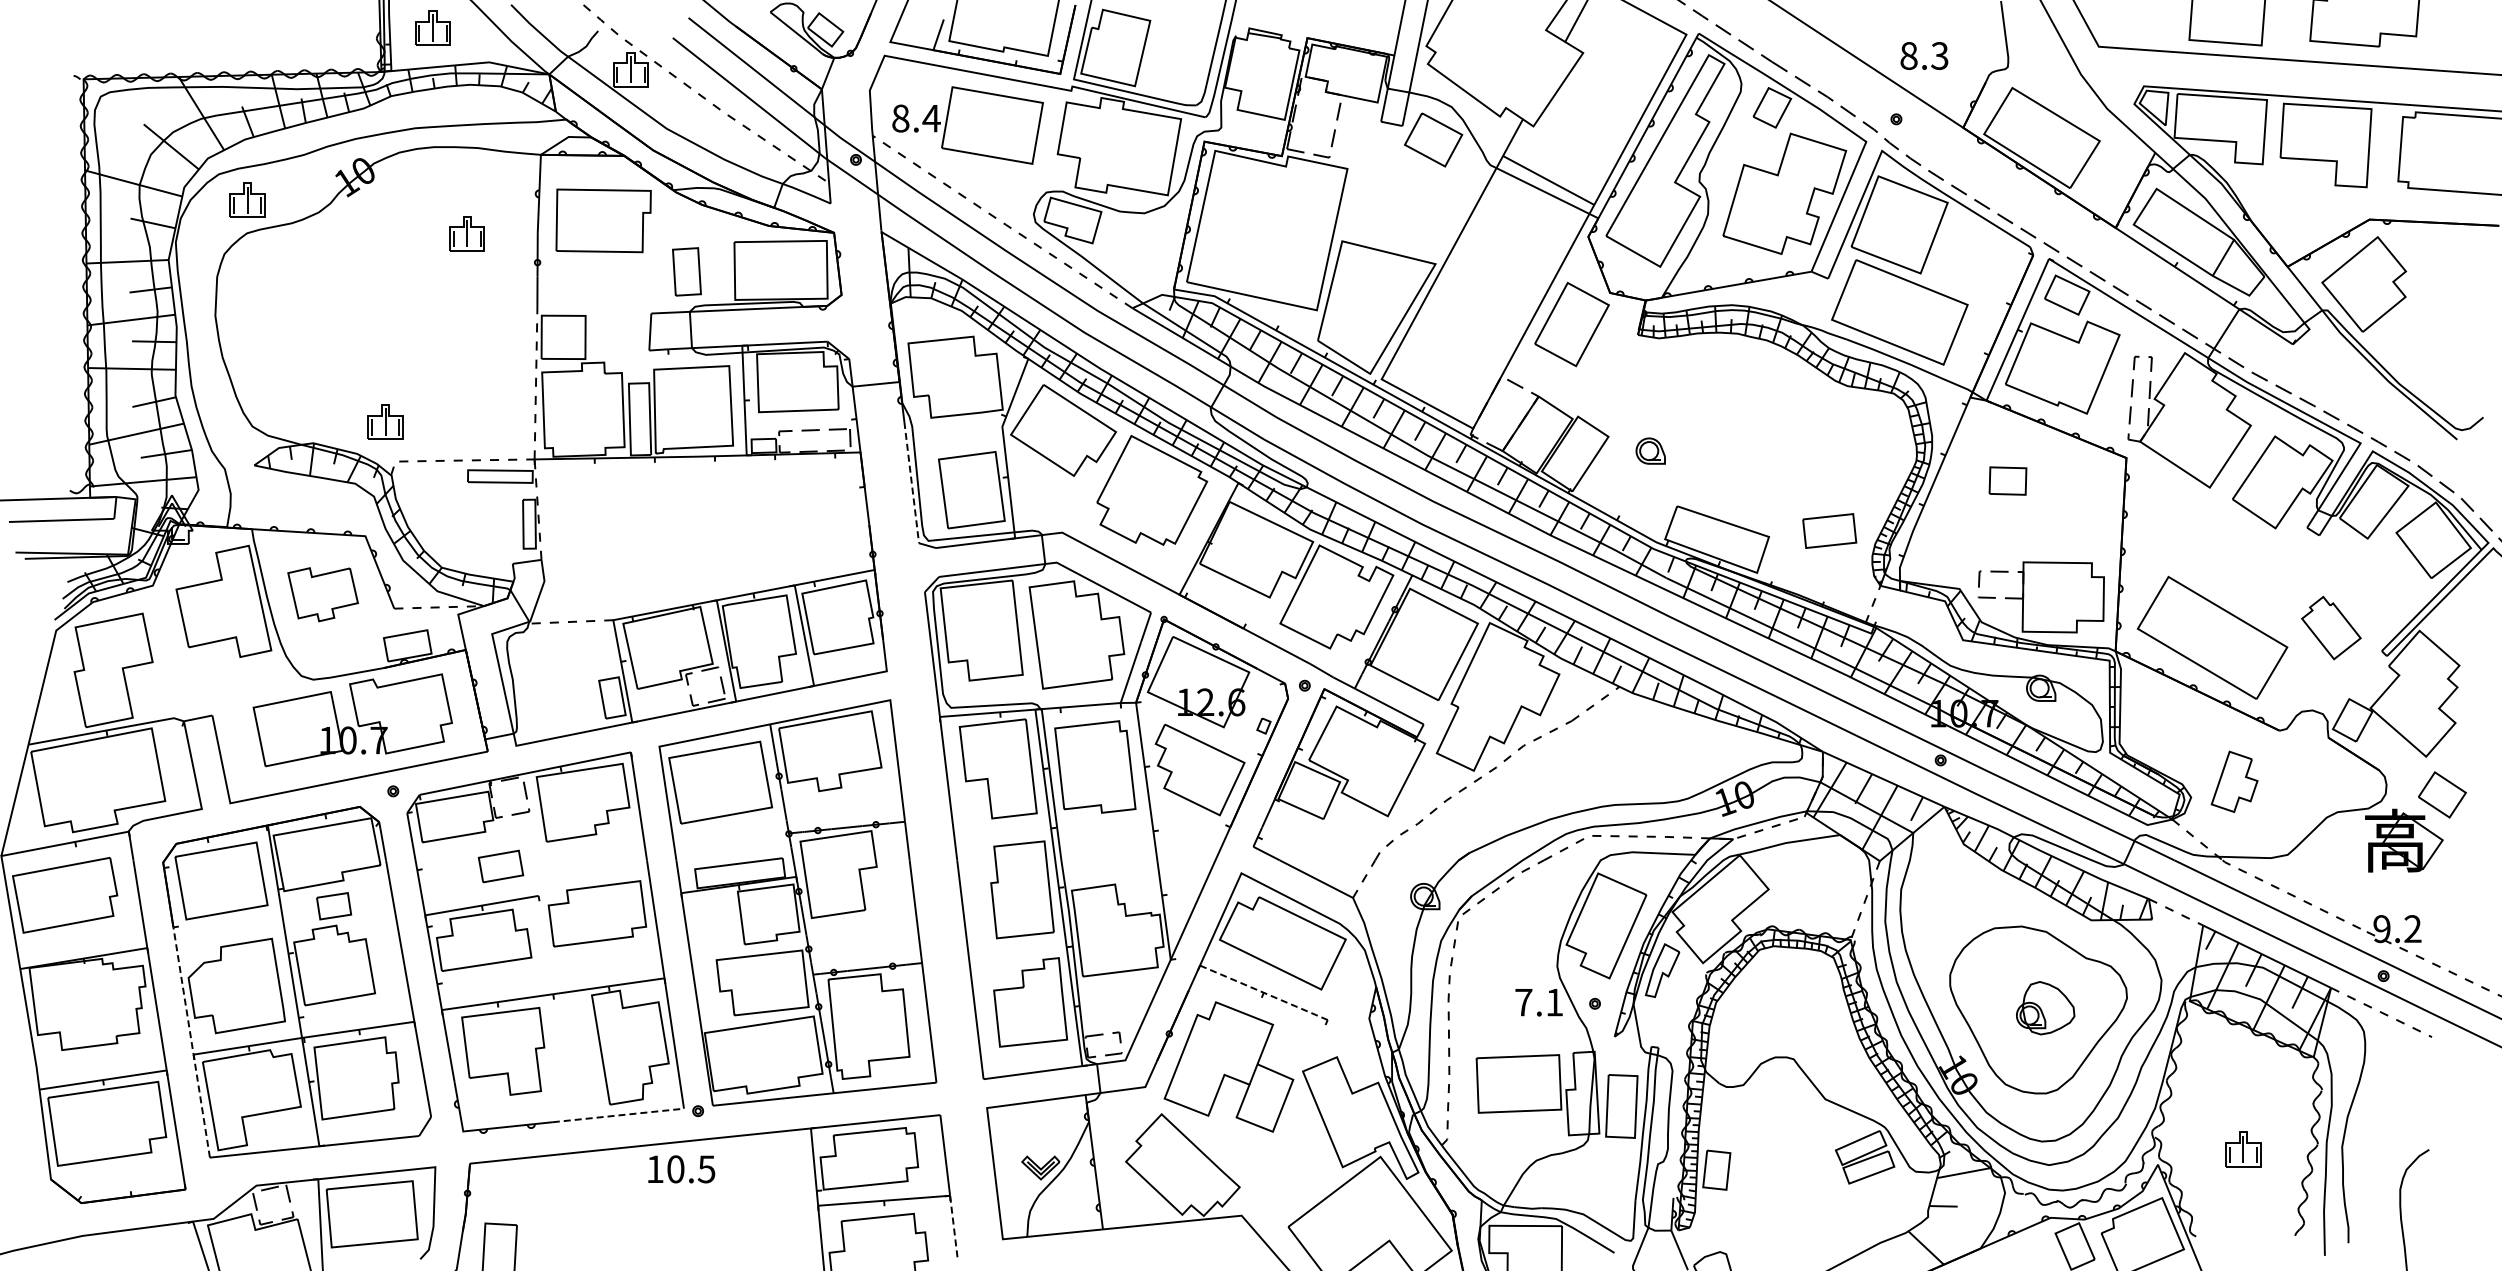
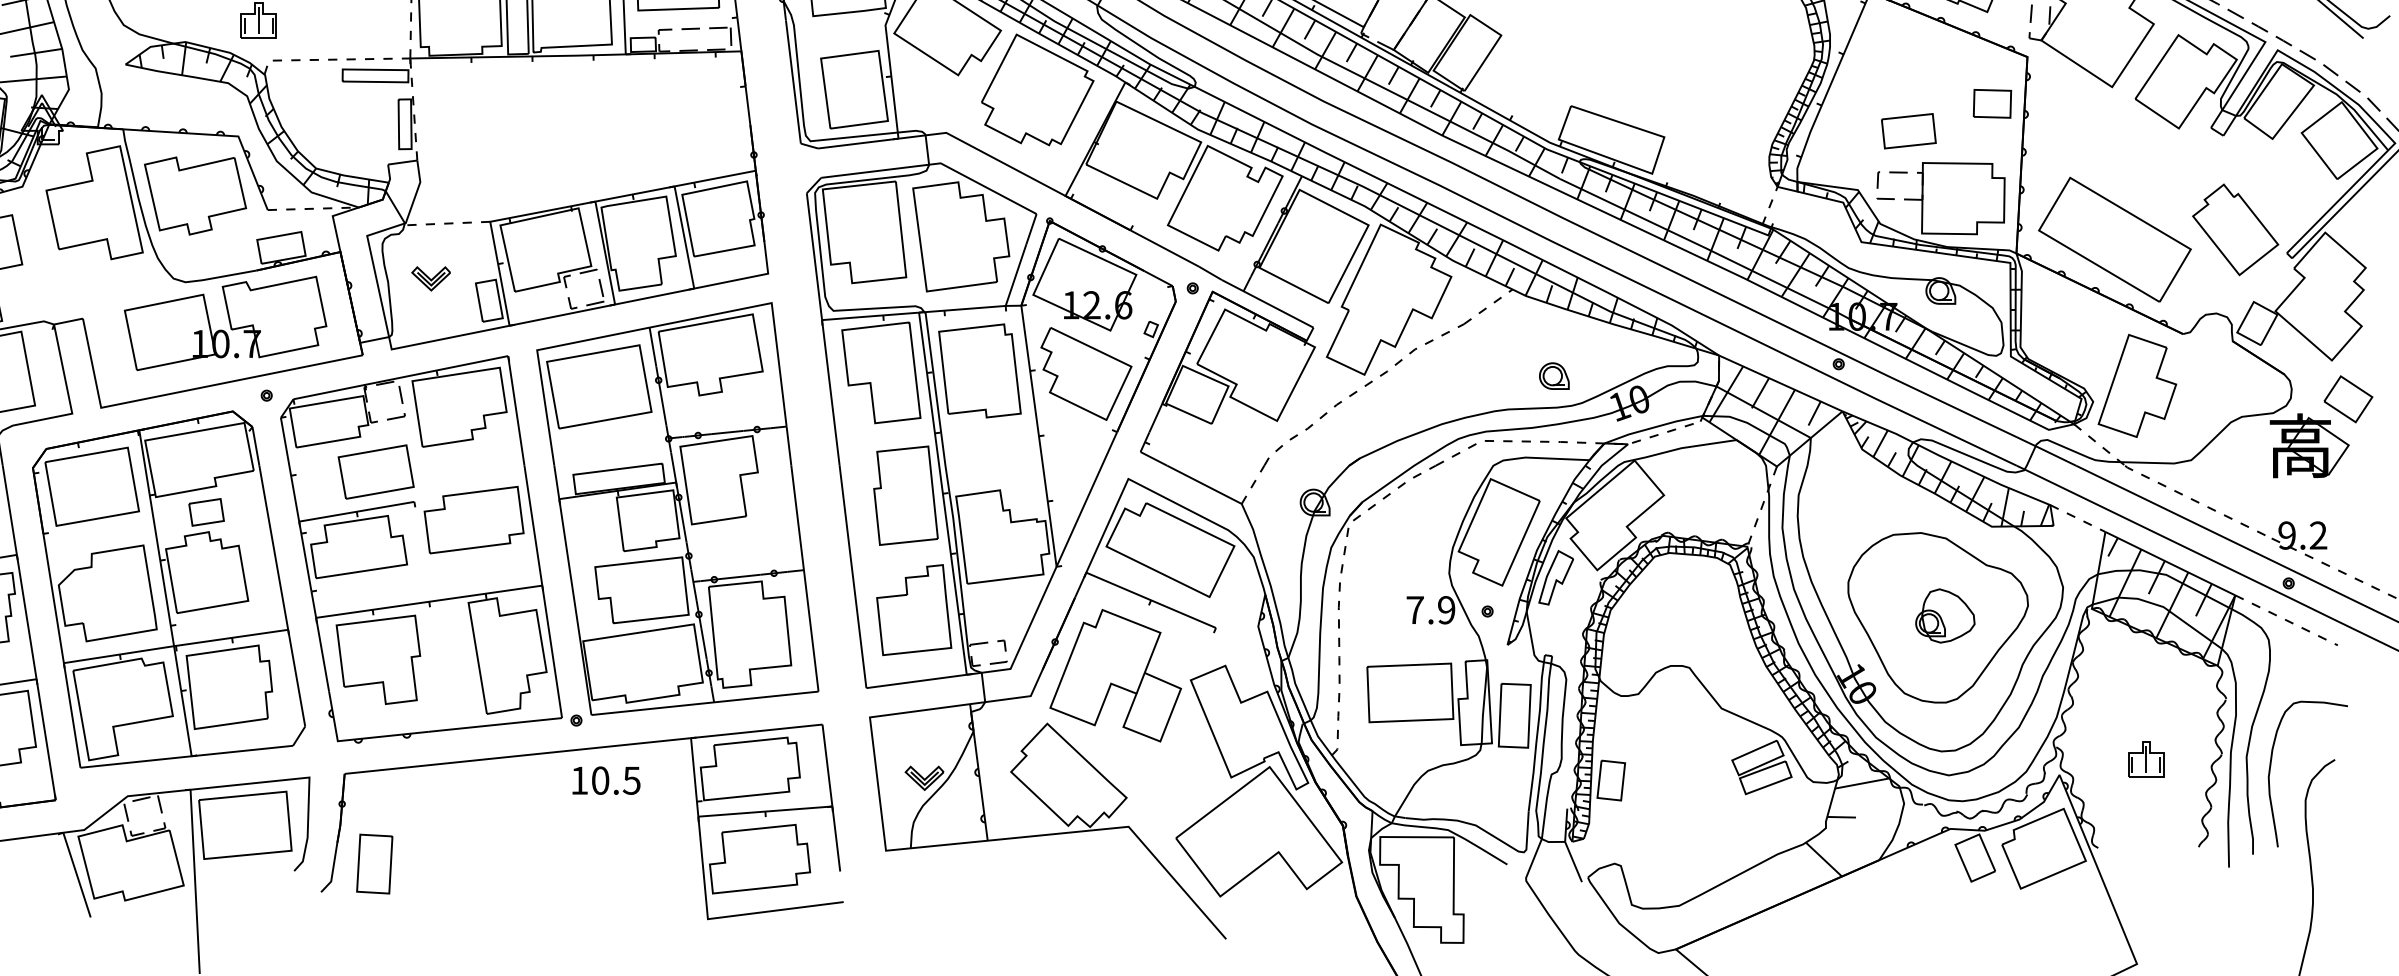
part: (1650, 450) -> (1554, 375), moved
part: (2007, 480) -> (1991, 103), moved
line: (911, 483) -> (793, 82), dashed -> solid
part: (1829, 530) -> (1908, 130), moved
part: (322, 594) -> (194, 195), size x1.43
part: (2331, 627) -> (2235, 229), size x1.43
part: (554, 676) -> (430, 278), added
part: (2234, 781) -> (2137, 385), size x1.67
part: (500, 866) -> (375, 472), size x1.67
line: (1264, 992) -> (1151, 600), dashed -> solid
text: (1554, 1002) -> (1446, 610), 7.1 -> 7.9
line: (191, 1042) -> (61, 650), dashed -> solid
line: (618, 1115) -> (495, 724), dashed -> solid
curve: (2366, 1157) -> (2271, 767), added
text: (681, 1169) -> (606, 780), moved
line: (954, 1228) -> (836, 839), dashed -> solid

